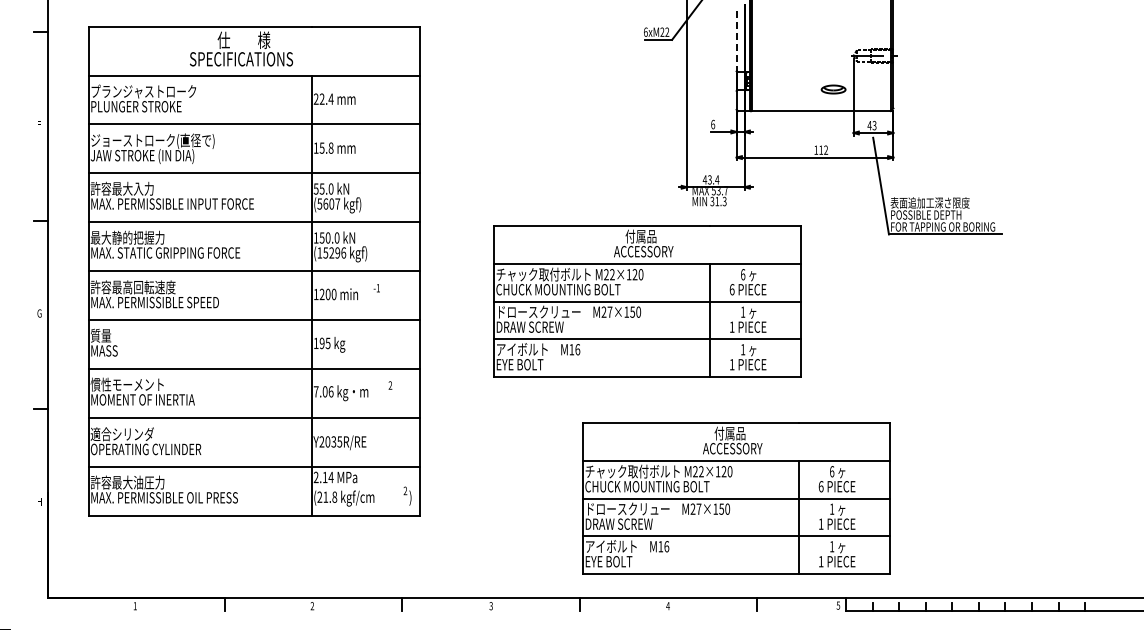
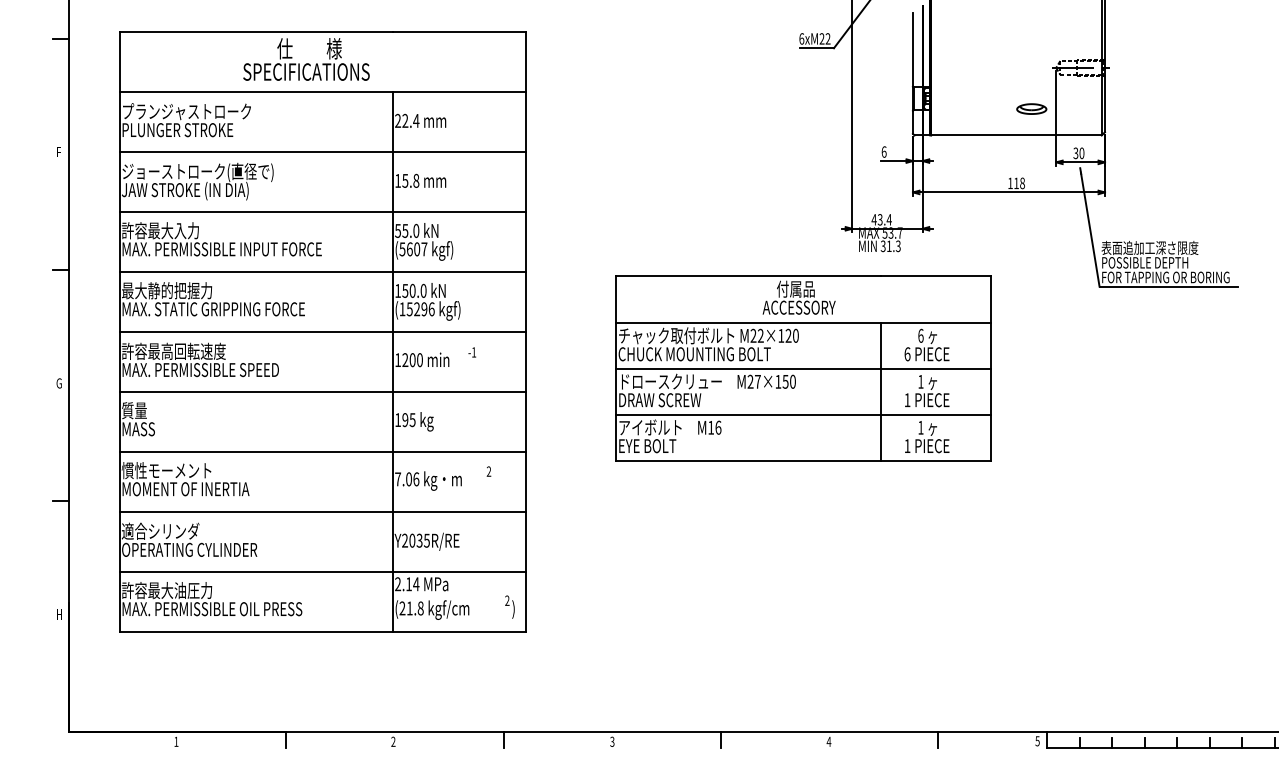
line: (736, 41) -> (912, 50), dashed -> solid
text: (871, 125) -> (1078, 153), 43 -> 30
text: (826, 149) -> (1023, 182), 112 -> 118
part: (736, 498) -> (912, 610), removed

